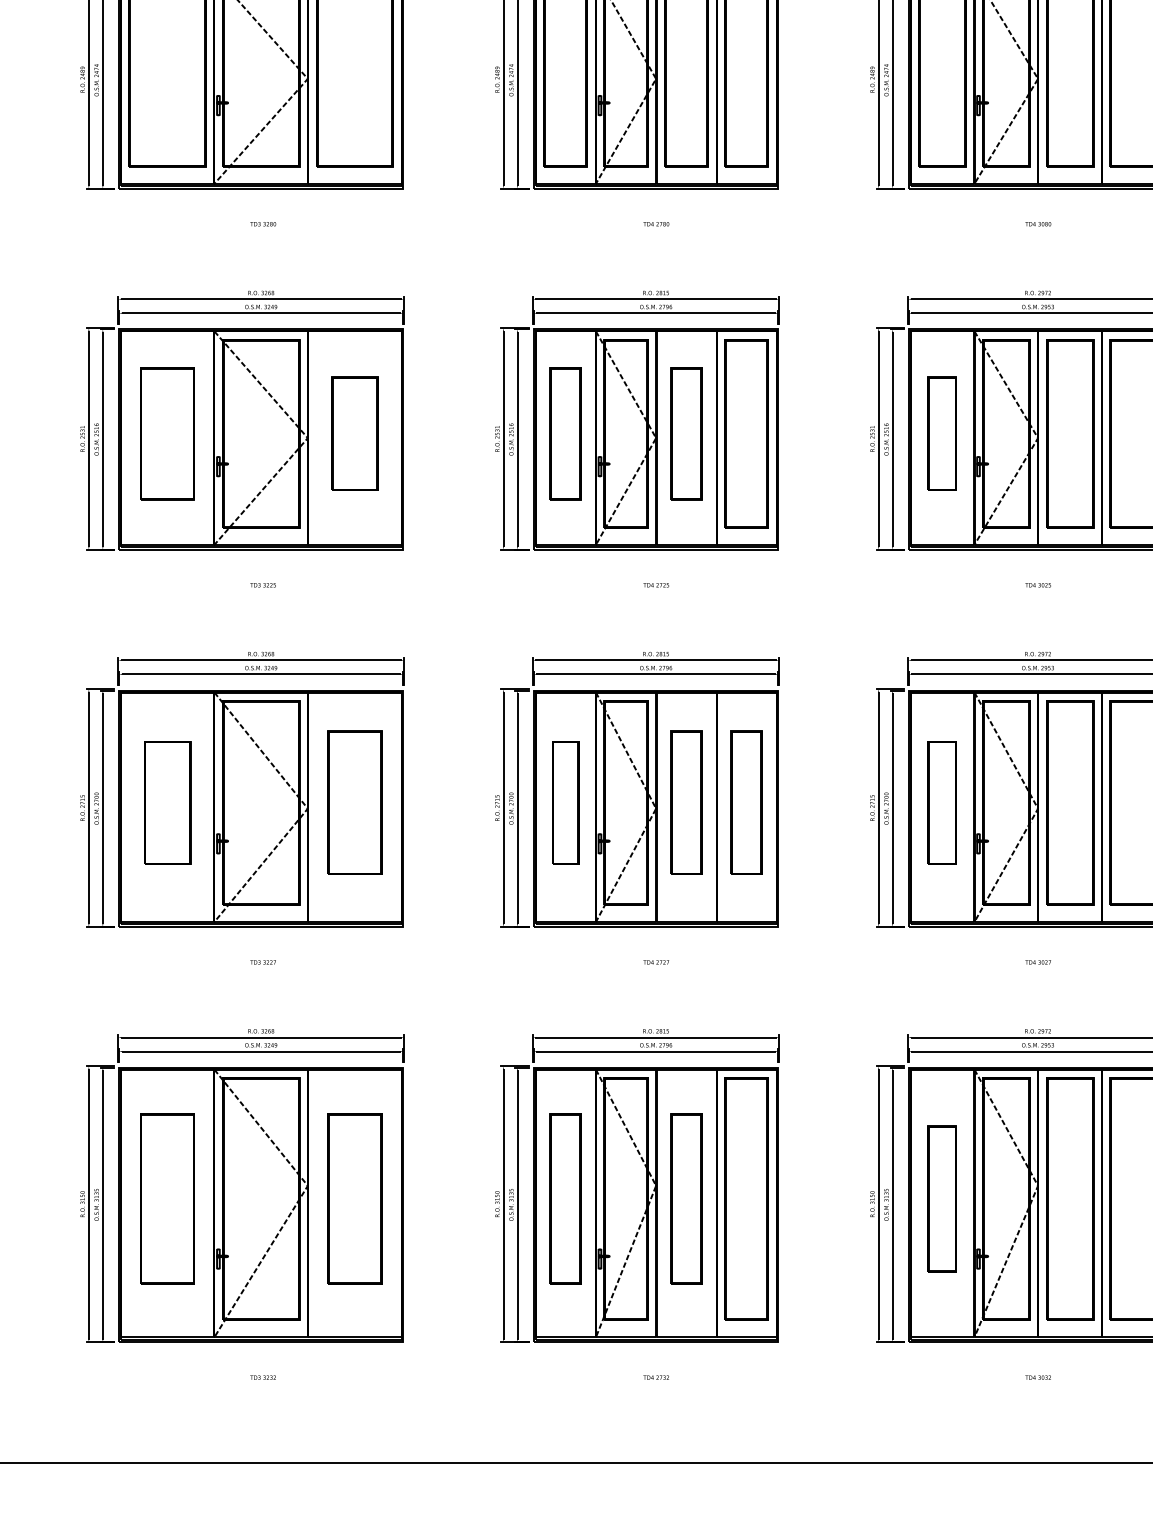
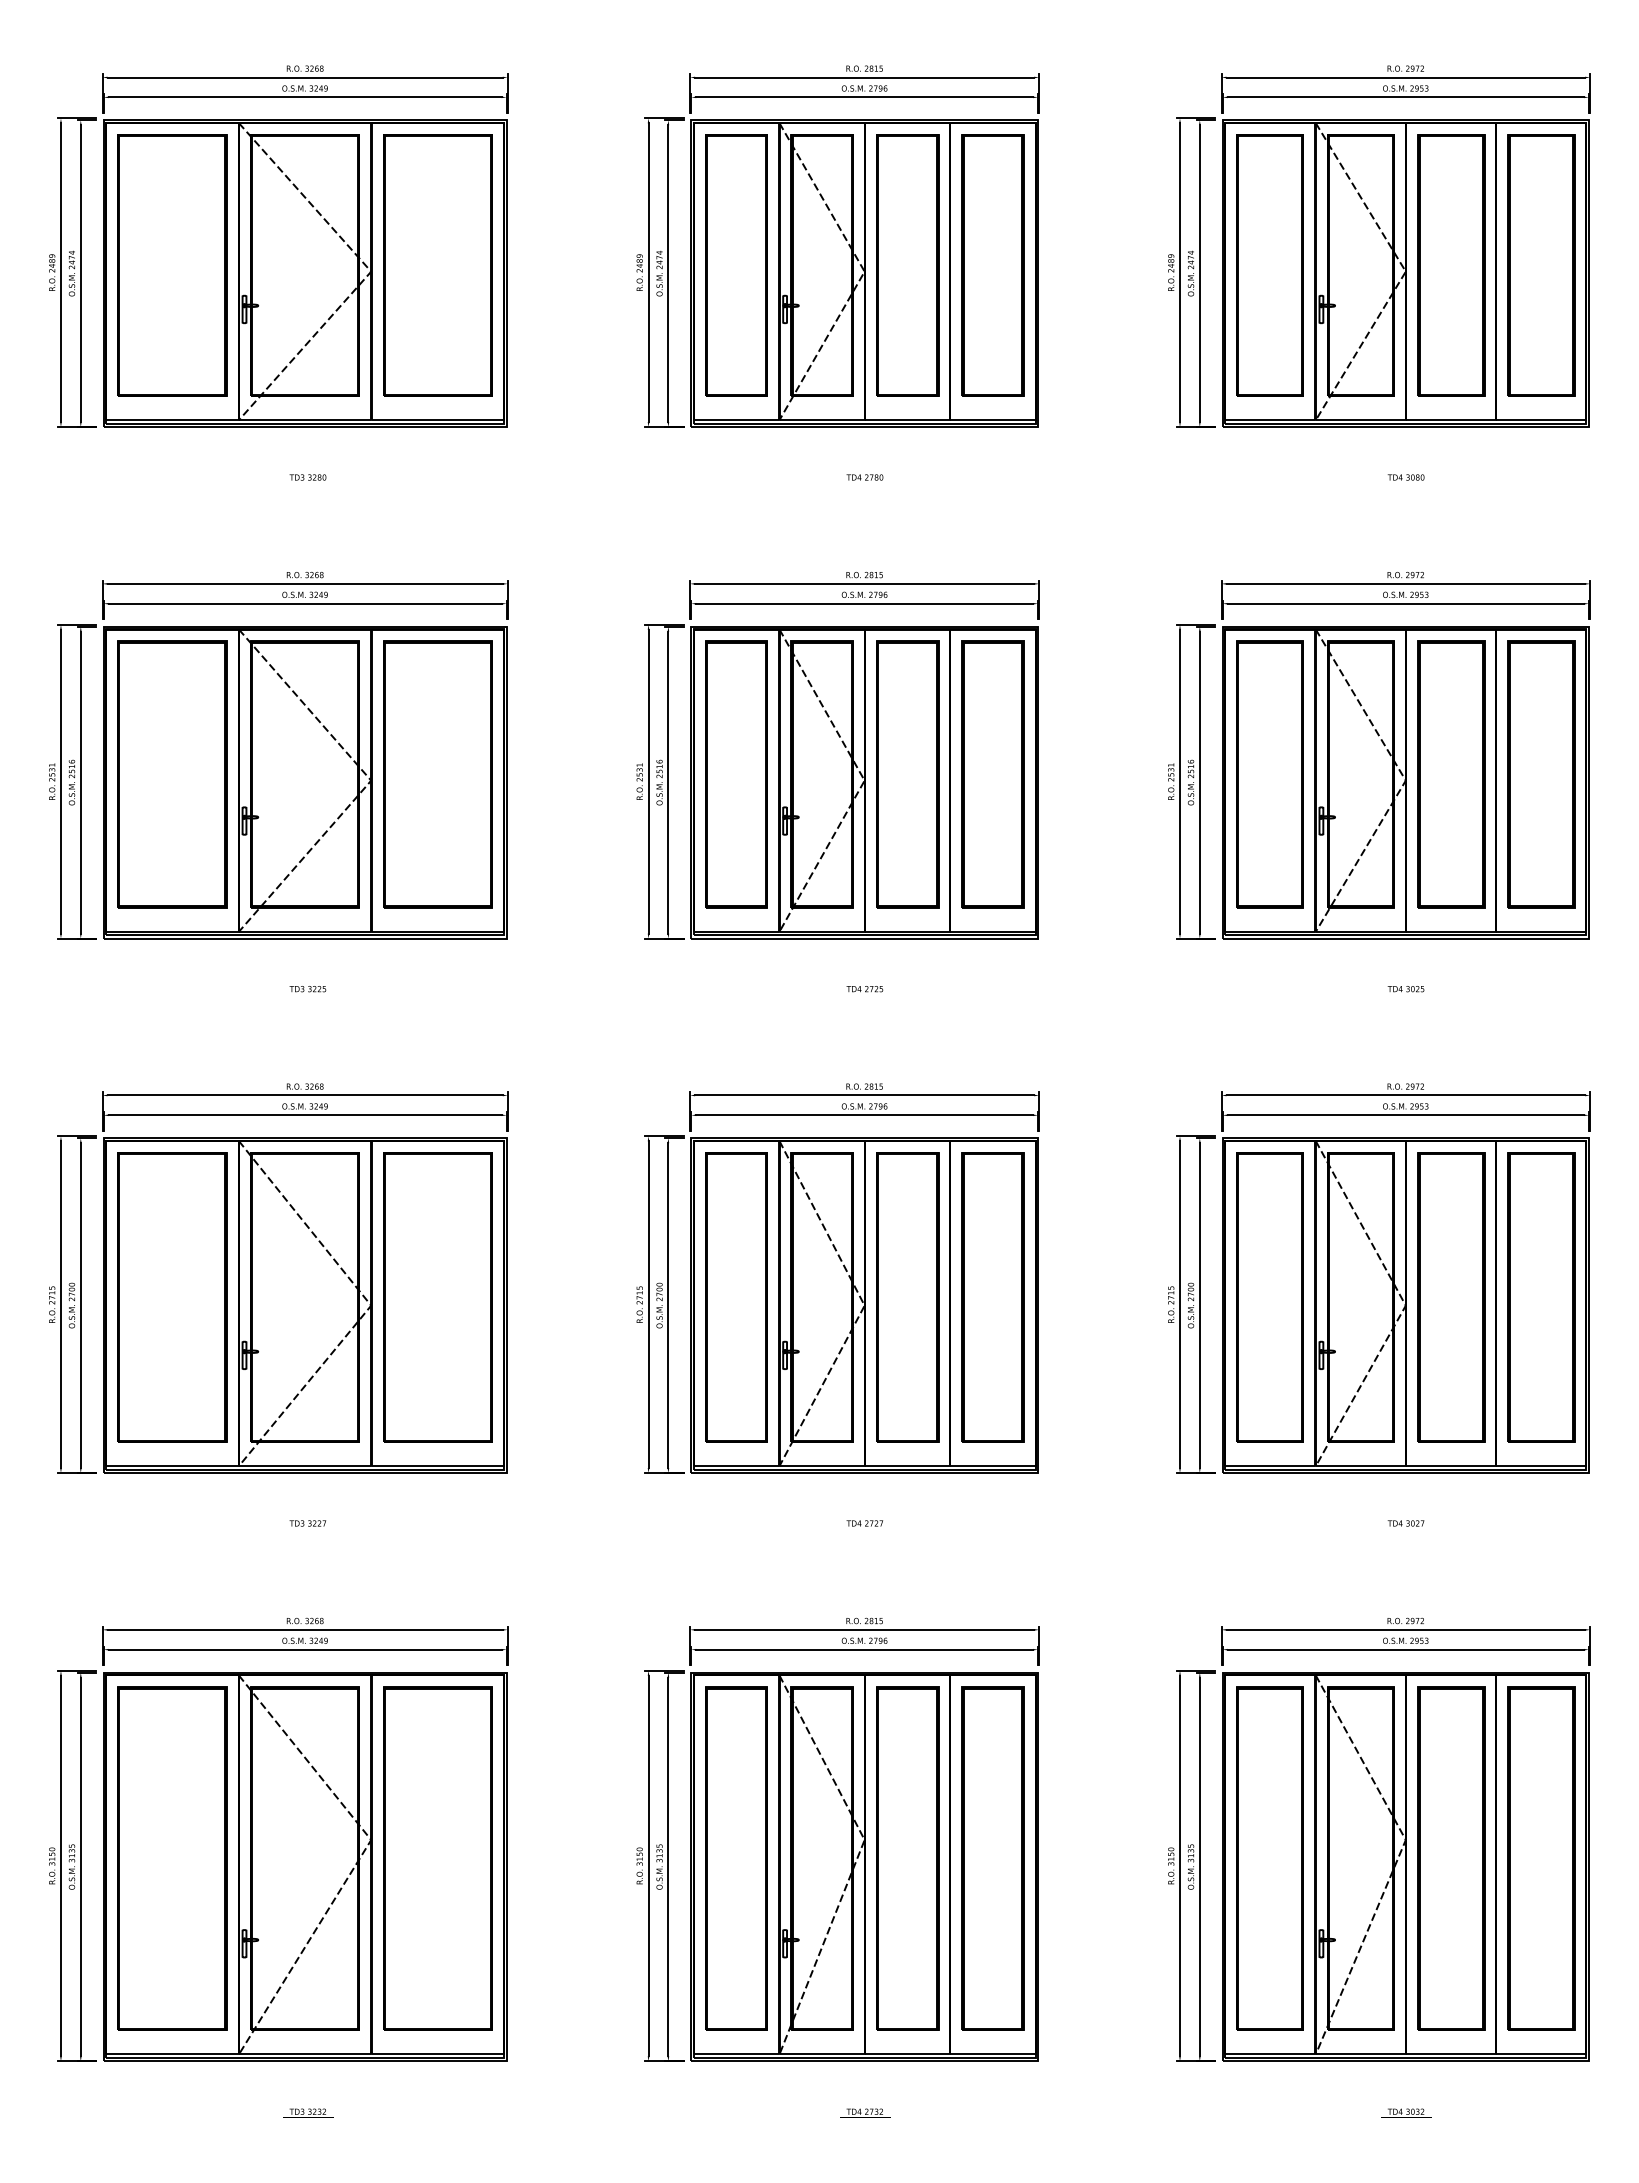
part: (167, 433) -> (172, 774), size x1.43
part: (354, 433) -> (437, 774), size x1.67
part: (565, 433) -> (736, 774), size x1.43
part: (686, 433) -> (907, 774), size x1.43
part: (941, 433) -> (1269, 774), size x1.67
part: (167, 802) -> (172, 1297), size x1.67
part: (354, 802) -> (437, 1297), size x1.43
part: (565, 802) -> (736, 1297), size x1.67
part: (686, 802) -> (907, 1297), size x1.43
part: (746, 802) -> (992, 1297), size x1.43
part: (941, 802) -> (1269, 1297), size x1.67
part: (167, 1198) -> (172, 1858), size x1.43
part: (354, 1198) -> (437, 1858), size x1.43
part: (565, 1198) -> (736, 1858), size x1.43
part: (686, 1198) -> (907, 1858), size x1.43
part: (941, 1198) -> (1269, 1858), size x1.67

